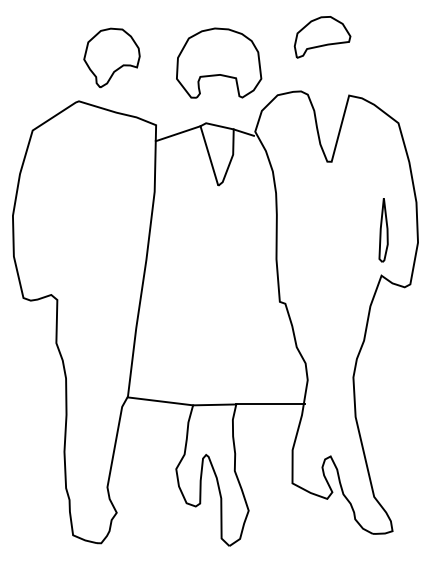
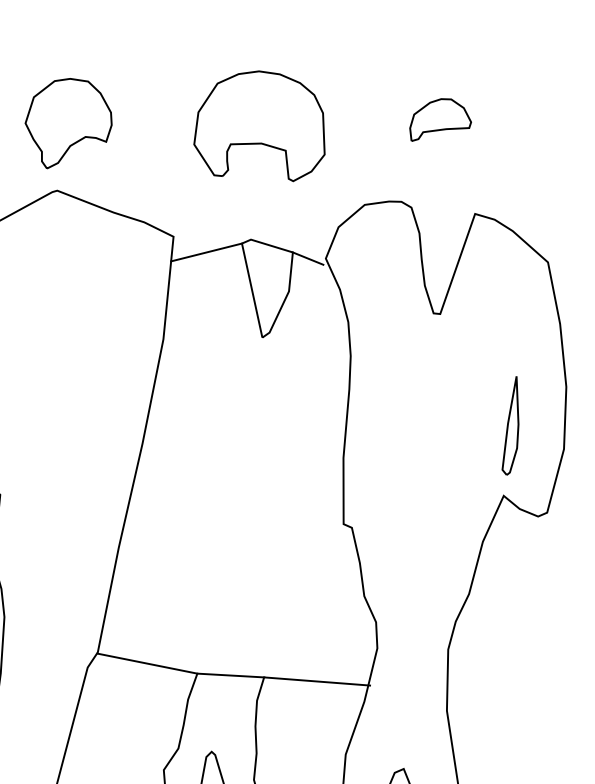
part: (322, 37) -> (440, 121), size x0.7
part: (111, 57) -> (67, 123), moved
part: (219, 62) -> (262, 124), moved

